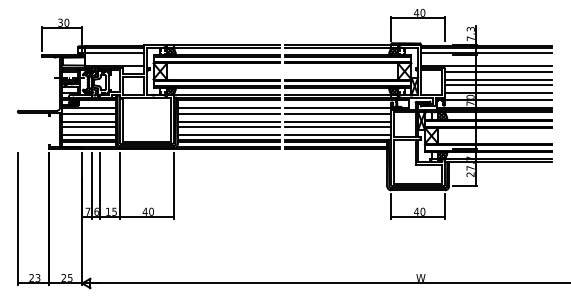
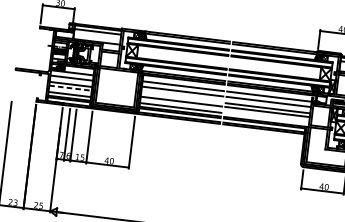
line: (228, 122) -> (181, 97), removed
line: (89, 127) -> (70, 88), solid -> dashed
line: (337, 135) -> (266, 118), removed

